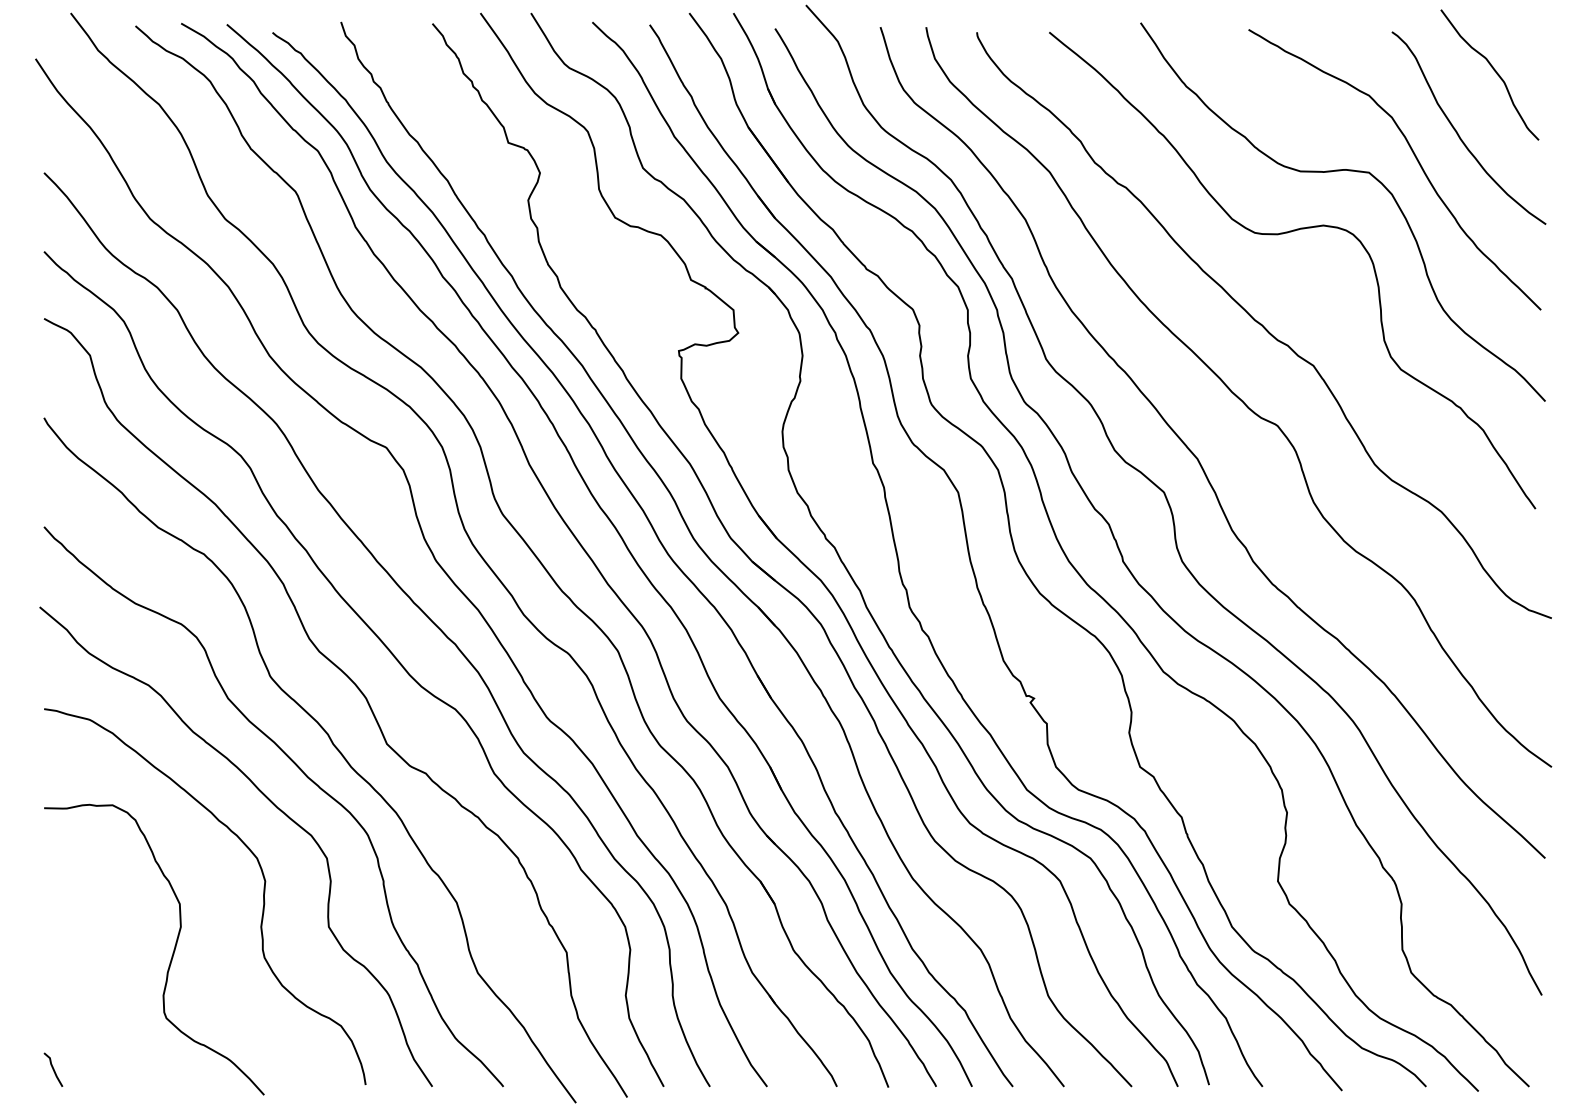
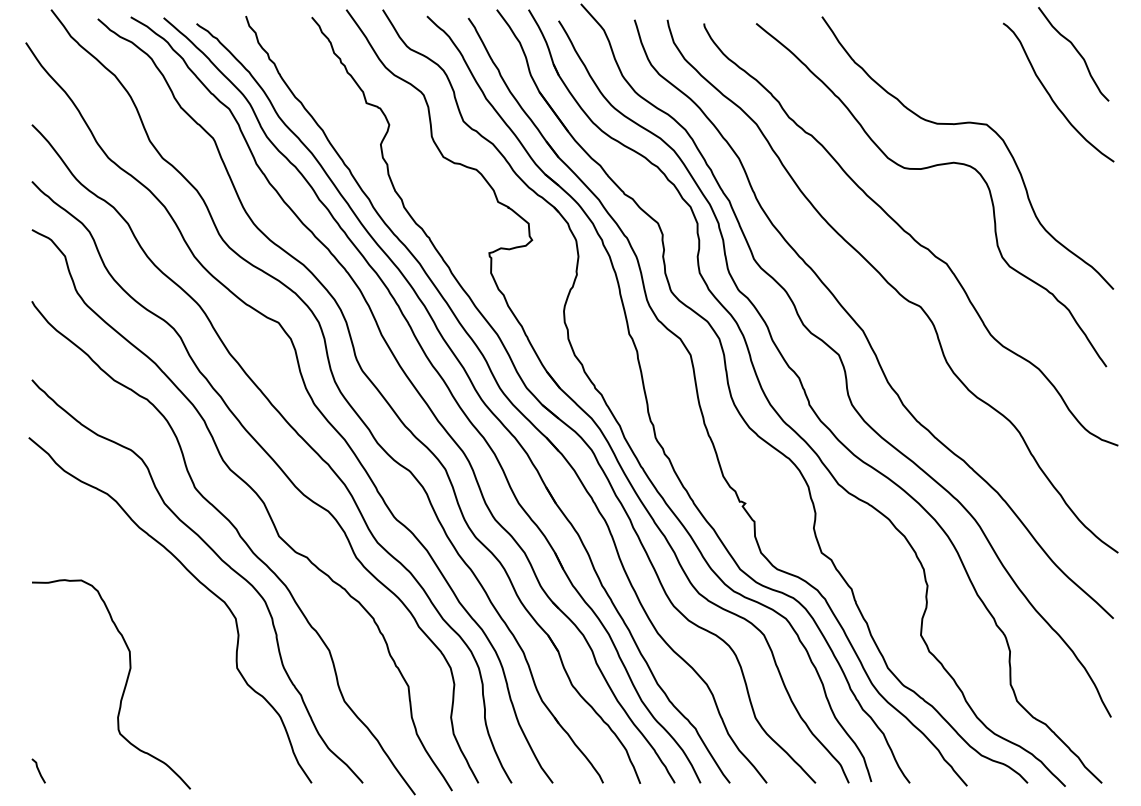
curve: (1415, 158) -> (1020, 114), removed
curve: (263, 896) -> (190, 646), removed

